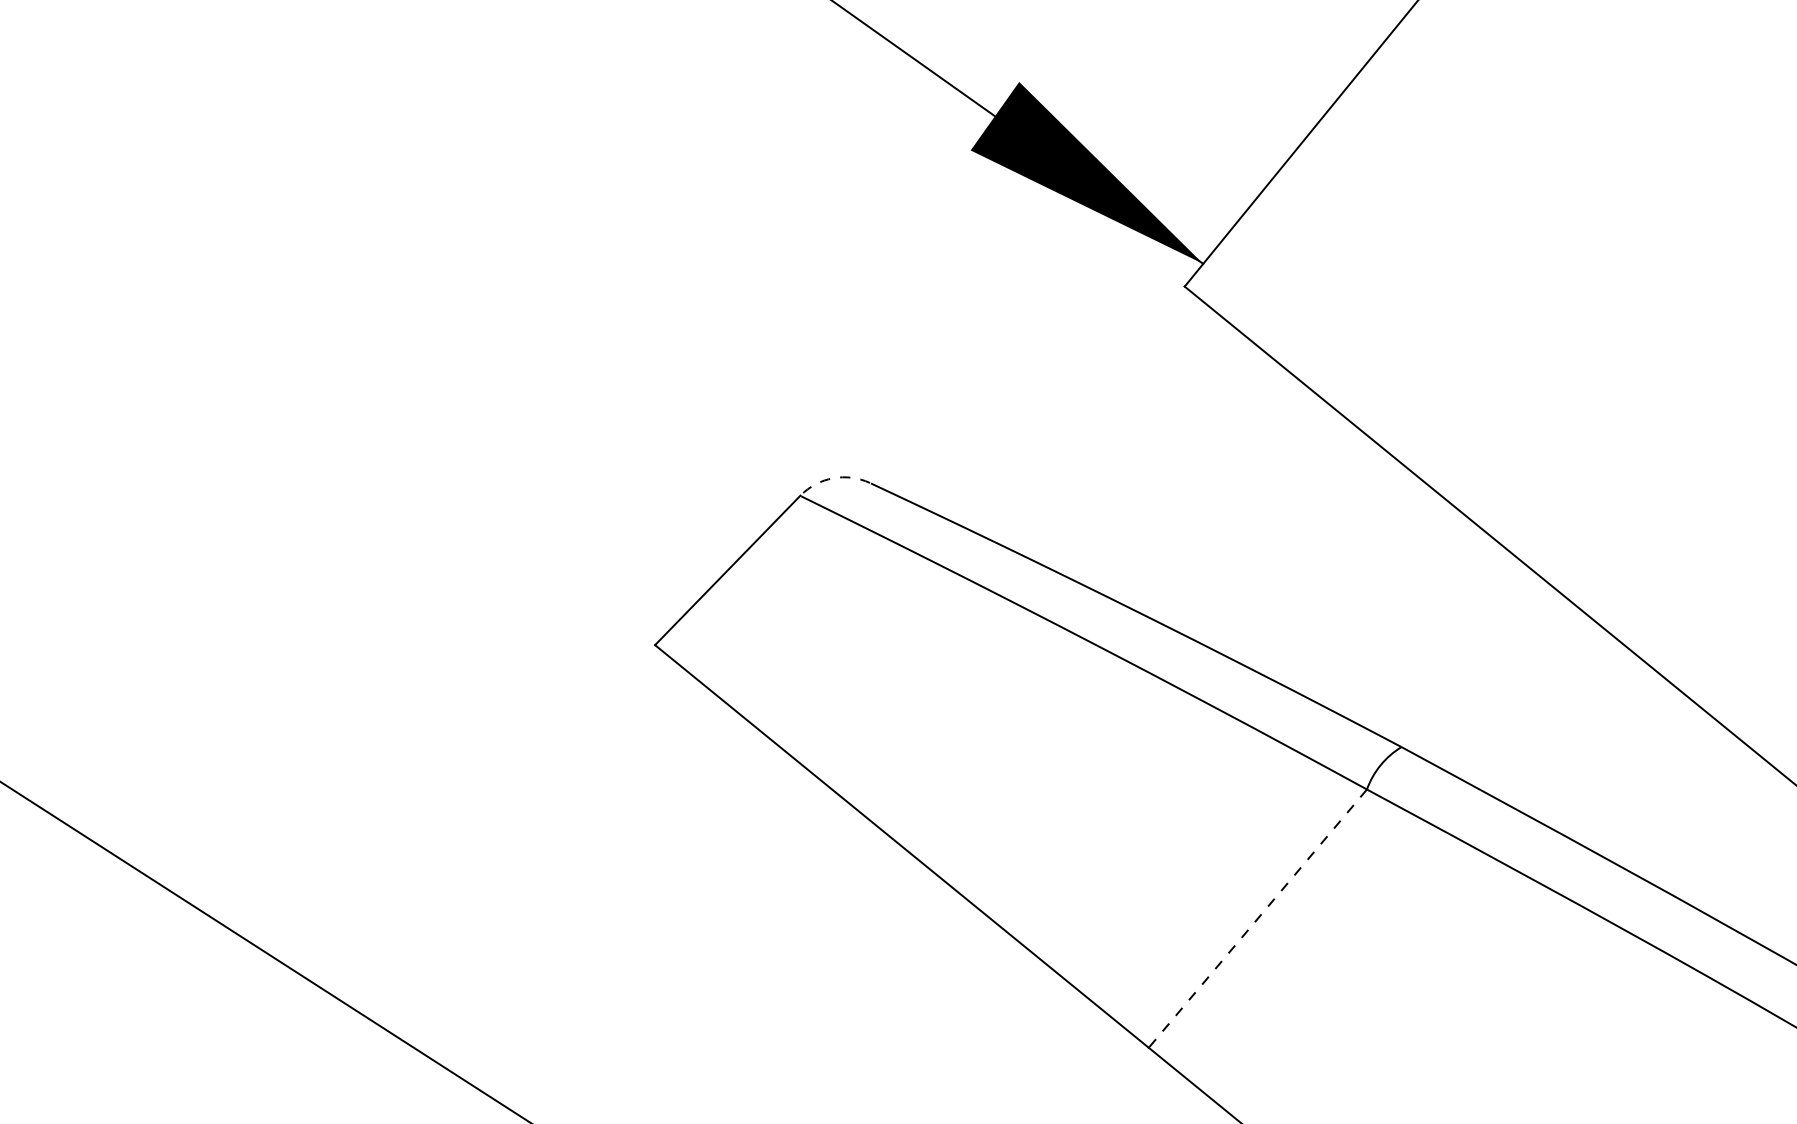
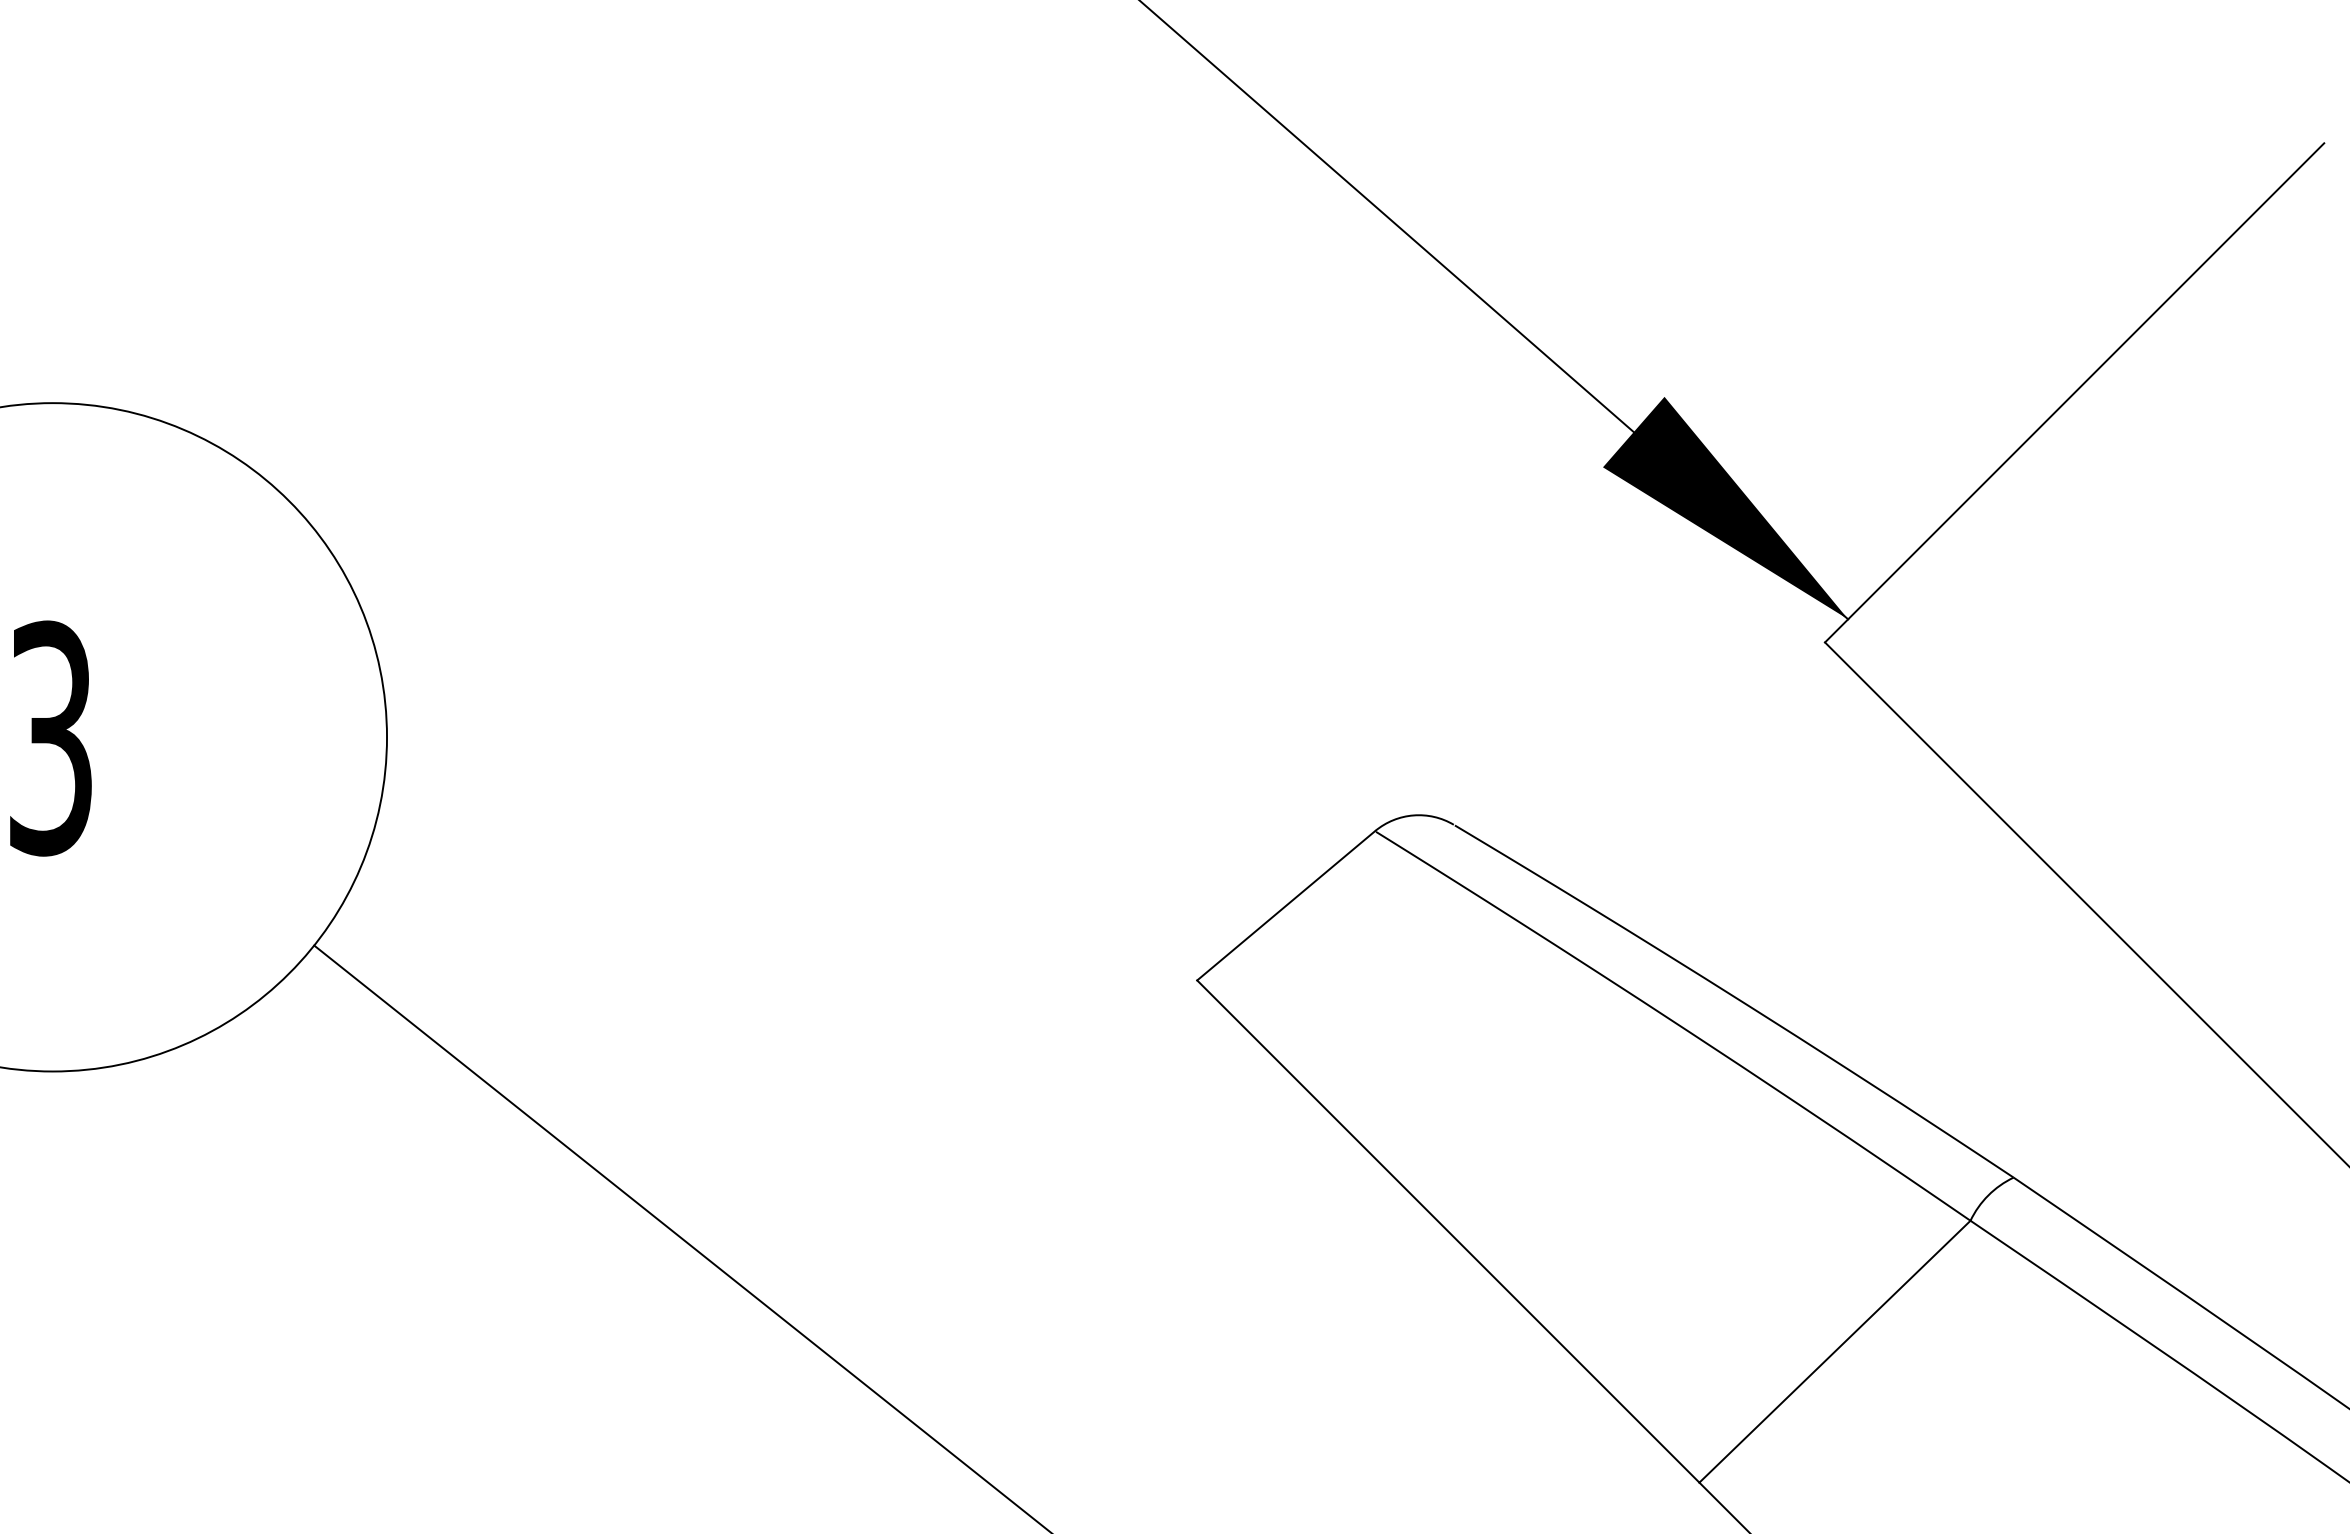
arc: (833, 478) -> (1413, 815), dashed -> solid
line: (1257, 919) -> (1834, 1352), dashed -> solid

